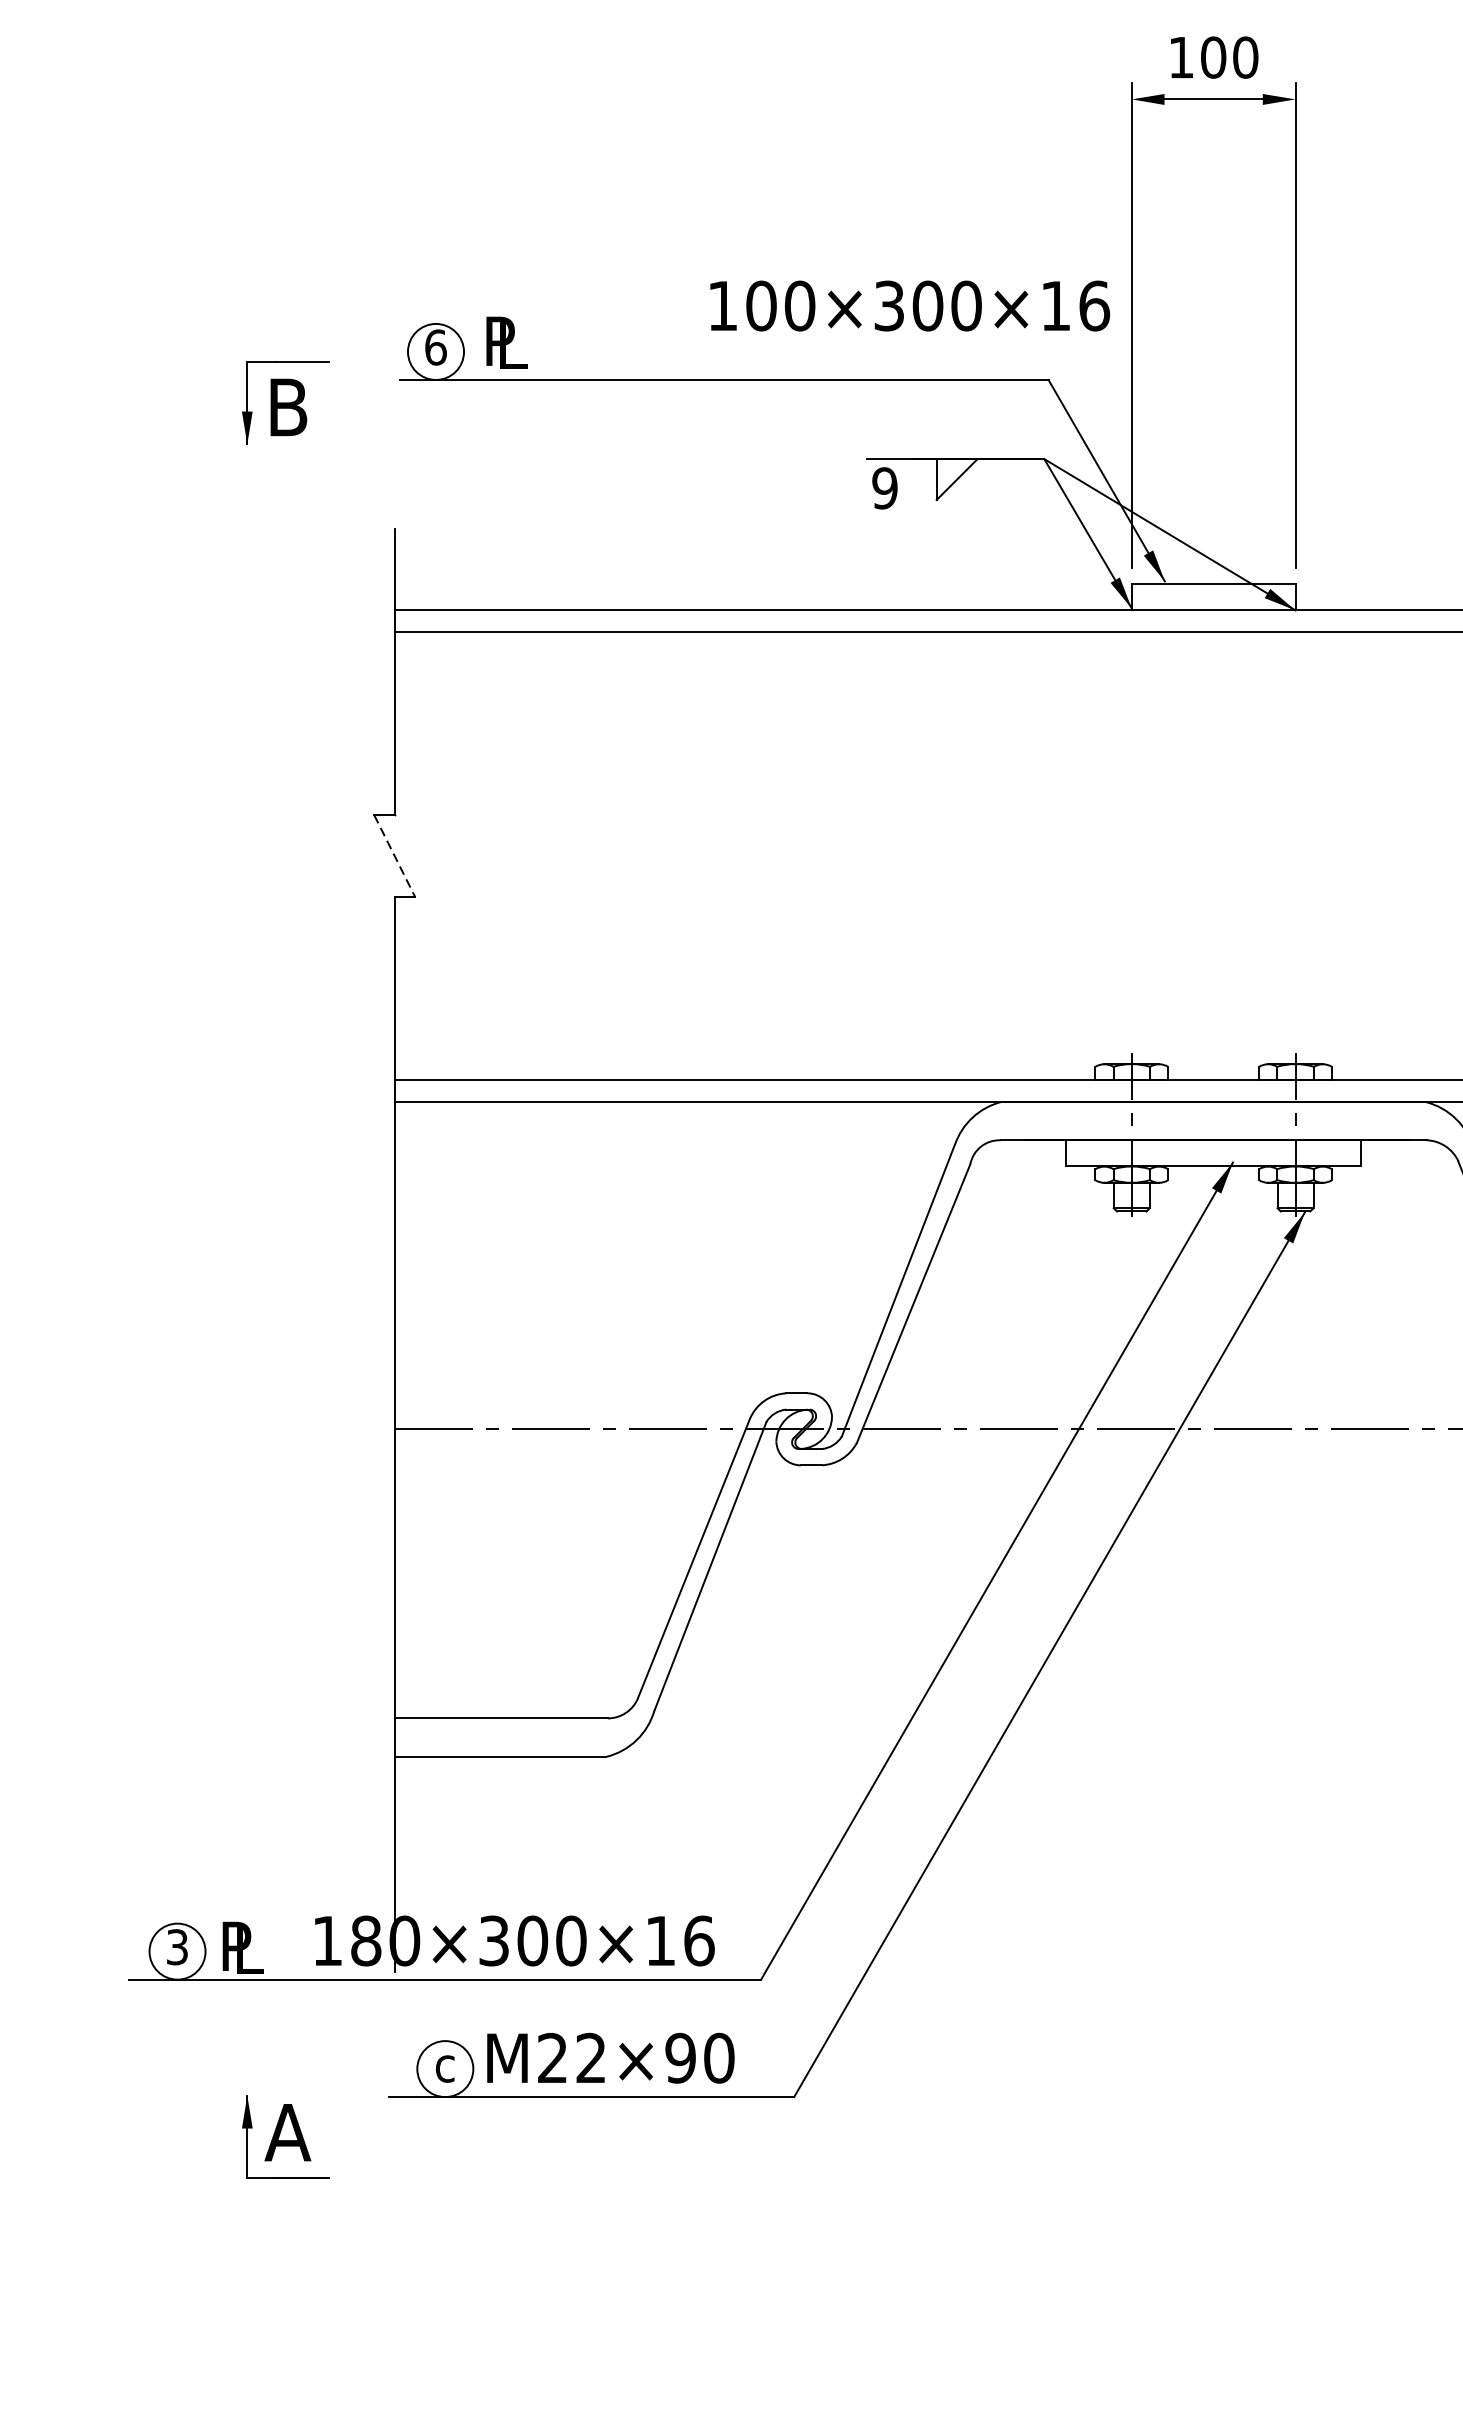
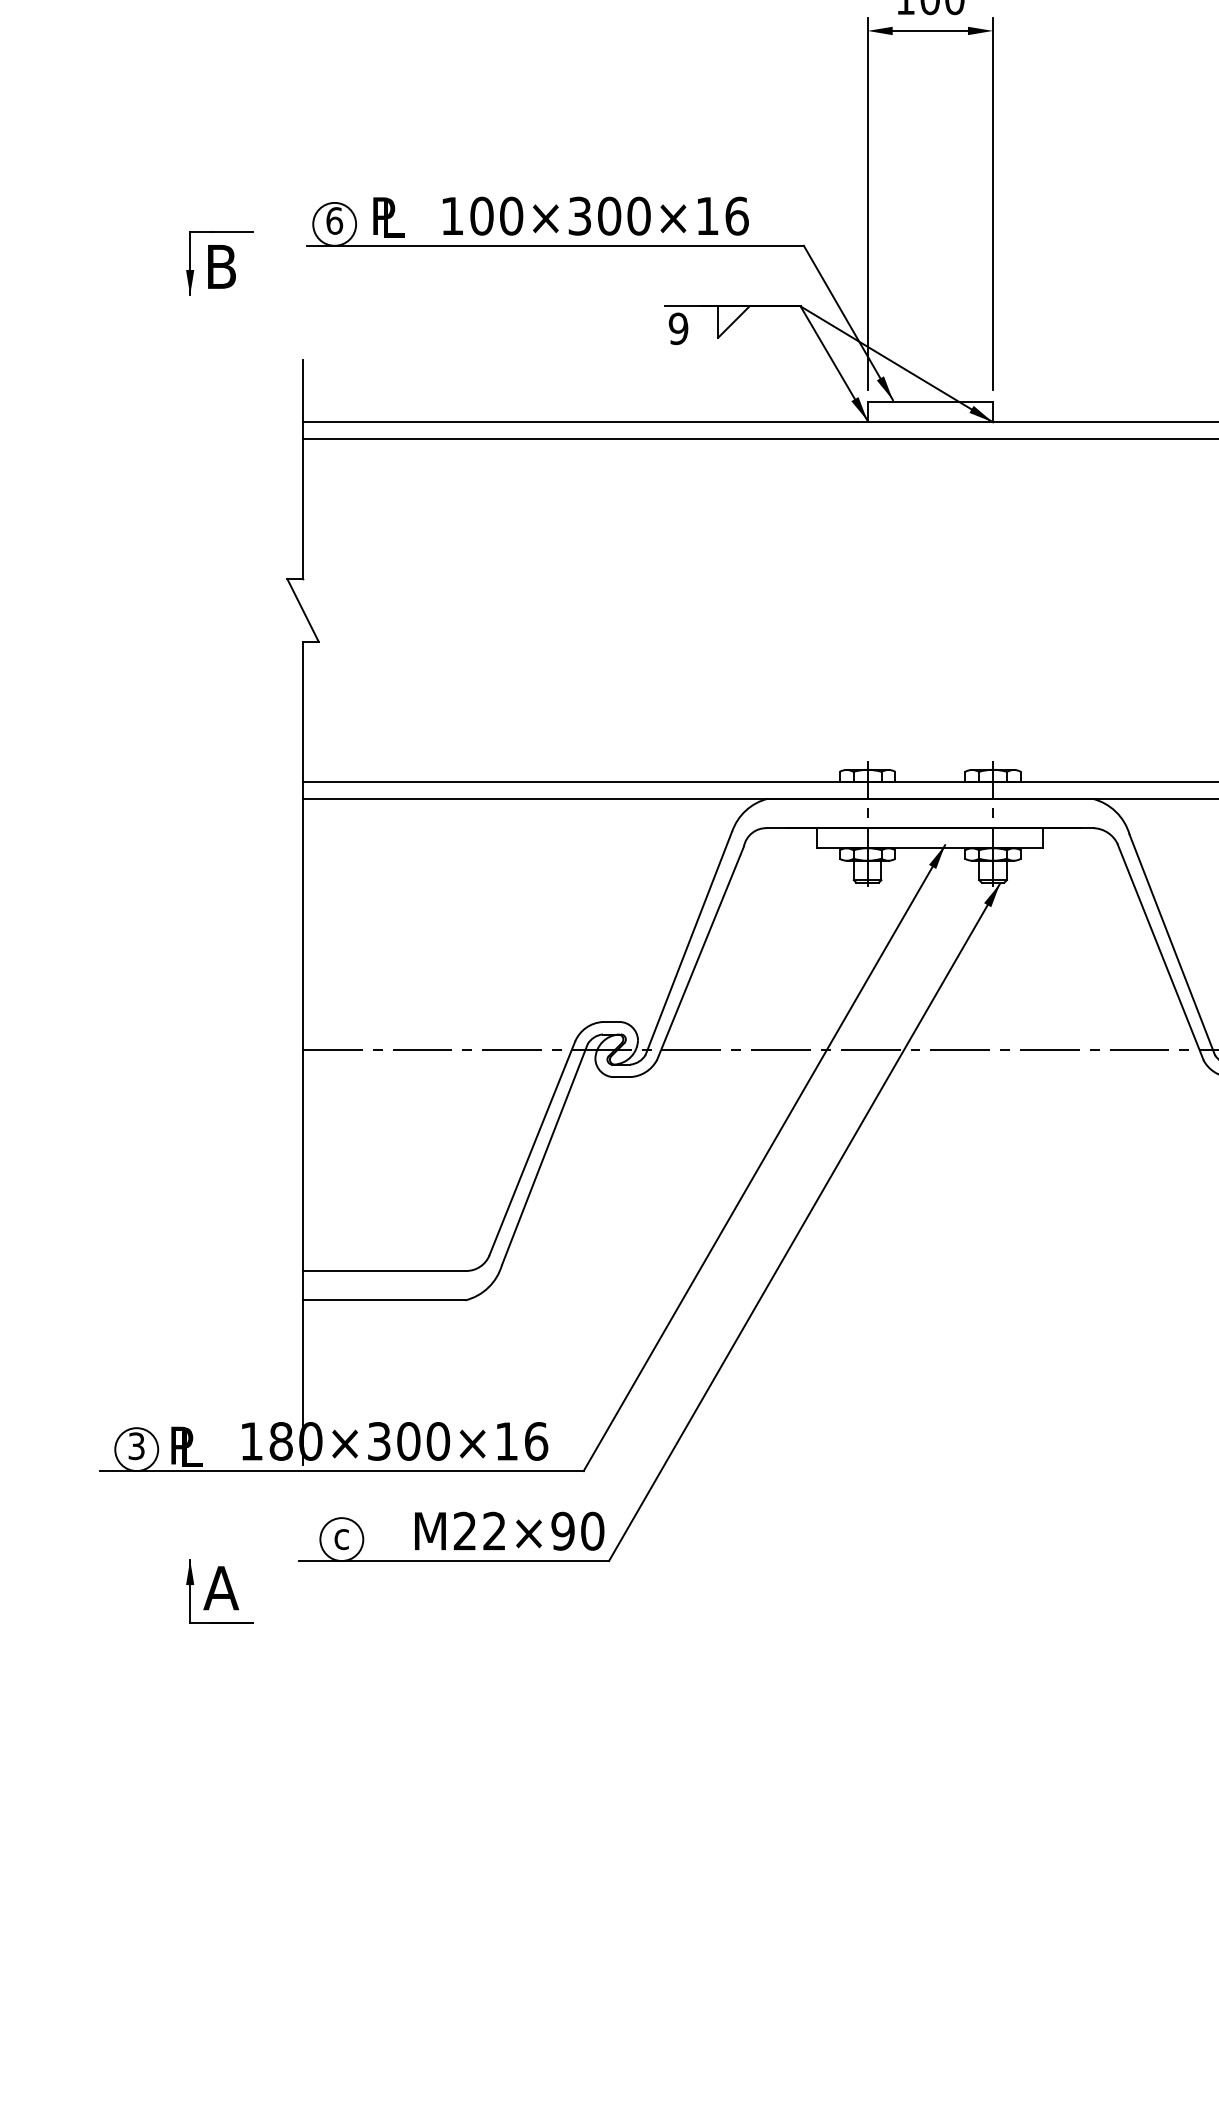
text: (909, 305) -> (595, 215), moved
line: (395, 856) -> (303, 610), dashed -> solid
text: (610, 2057) -> (509, 1530), moved

